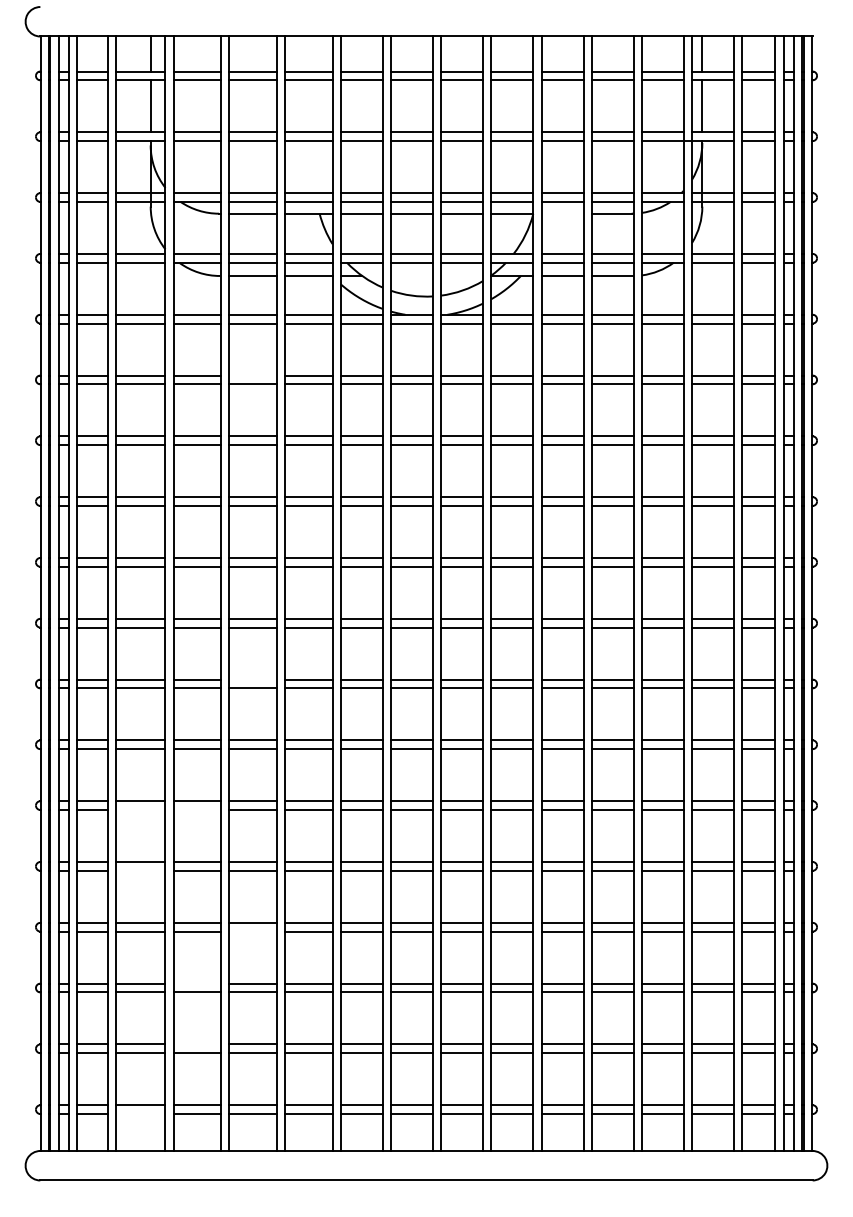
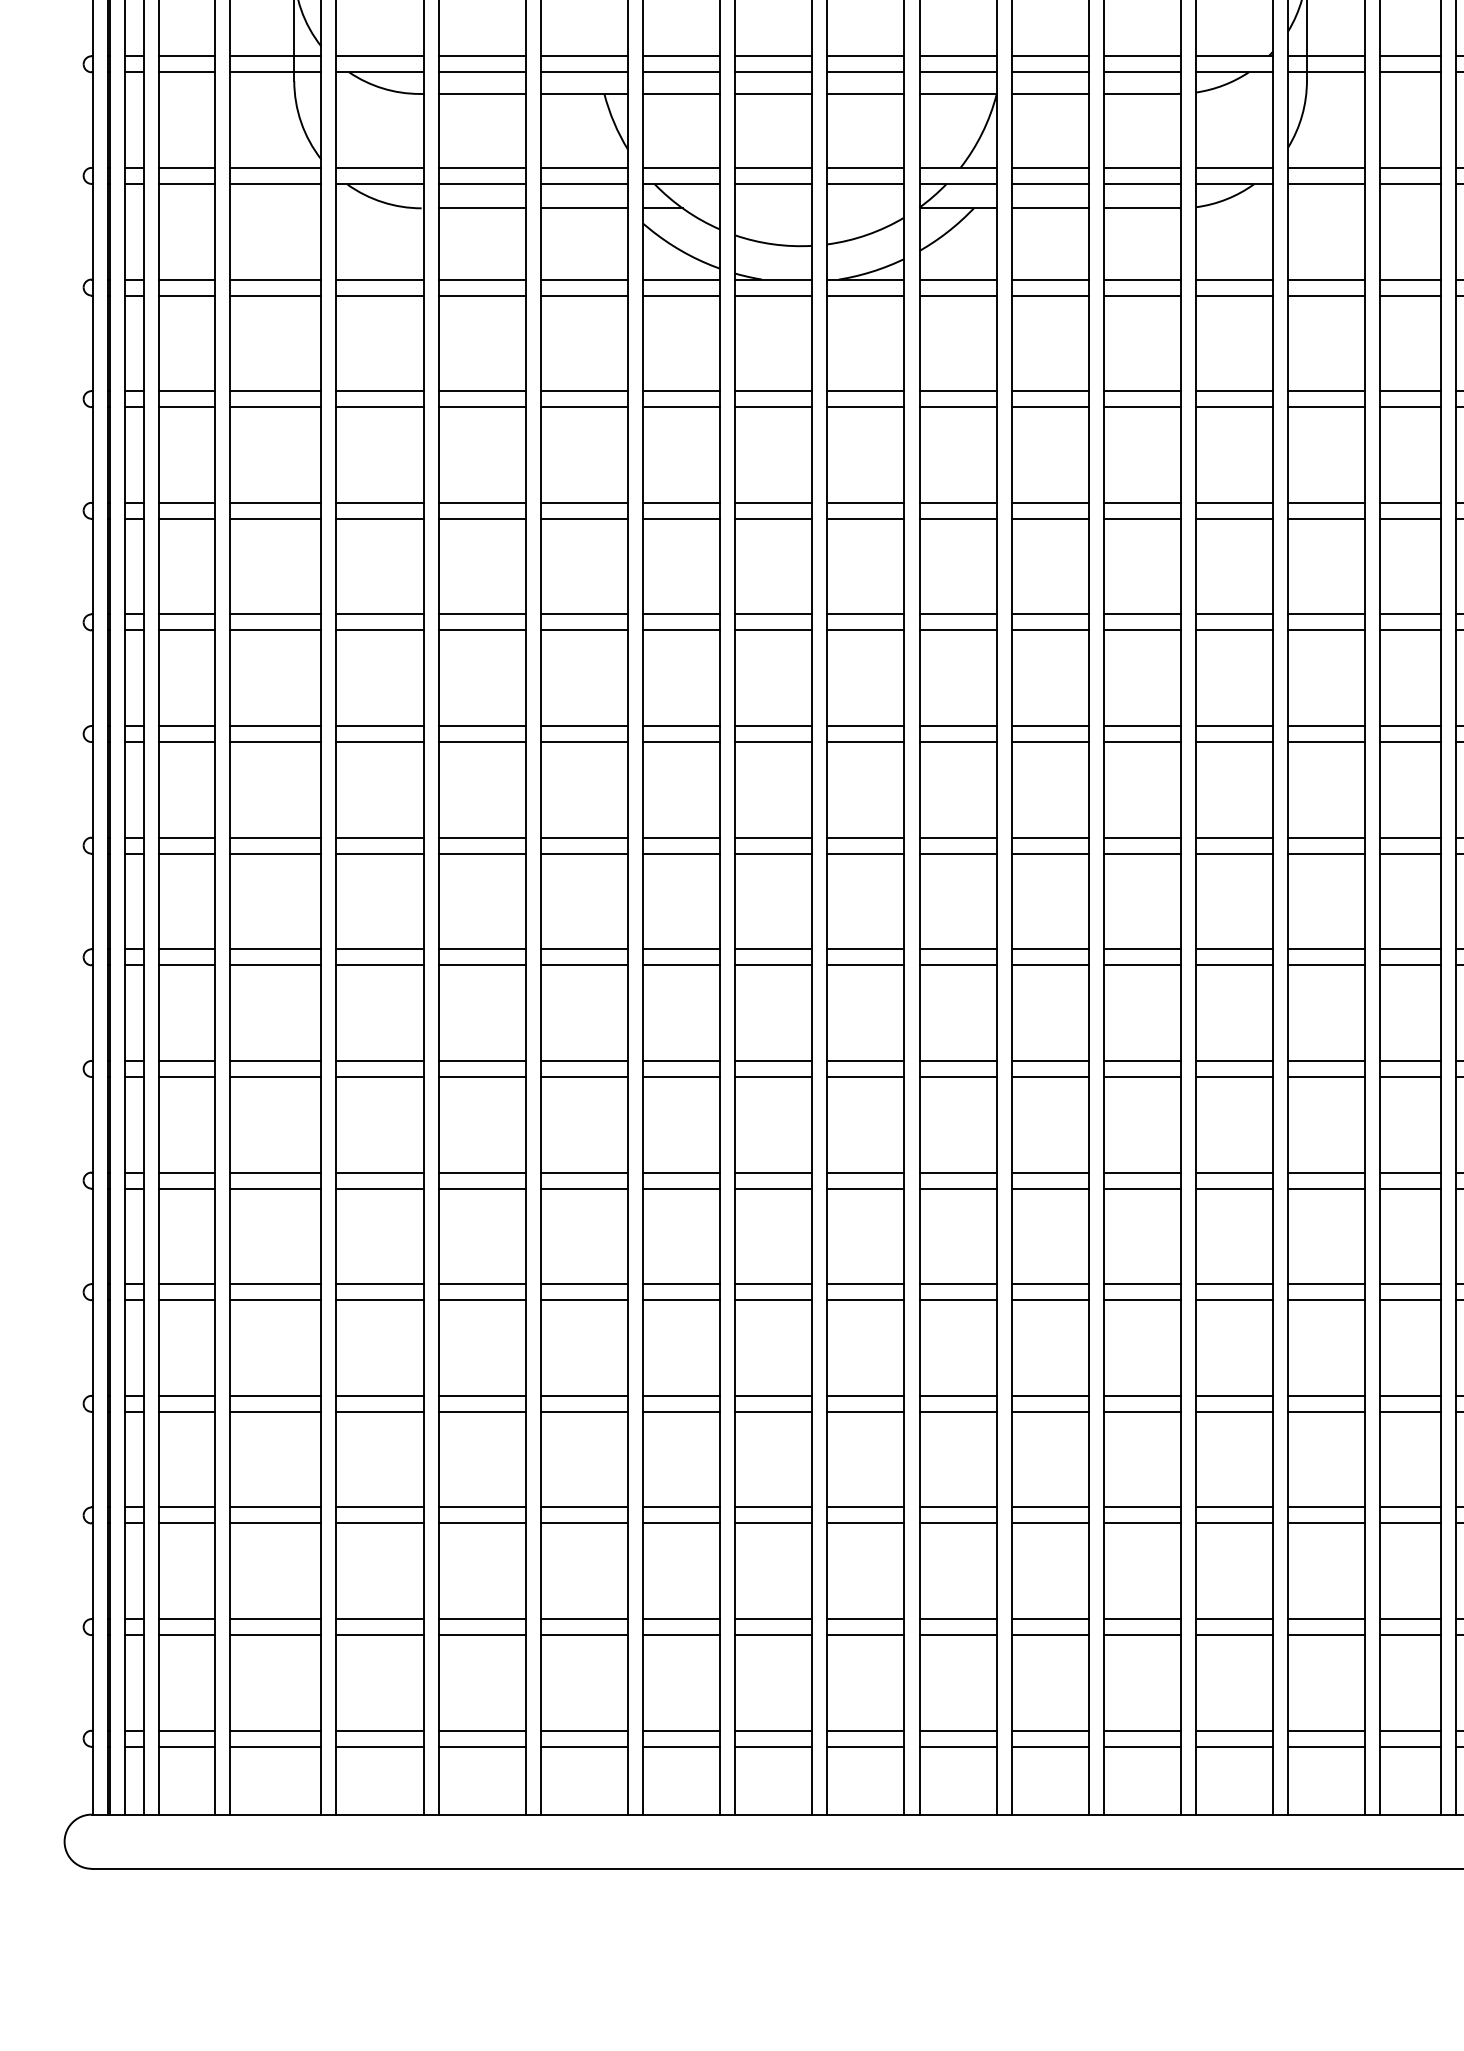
line: (562, 213) -> (1050, 93), added
line: (252, 375) -> (481, 390), added
line: (252, 679) -> (481, 949), added
line: (140, 809) -> (275, 1187), added
line: (197, 809) -> (380, 1187), added
line: (140, 870) -> (275, 1299), added
line: (252, 931) -> (481, 1411), added
line: (197, 983) -> (380, 1507), added
line: (197, 1044) -> (380, 1619), added
line: (140, 1114) -> (275, 1747), added

